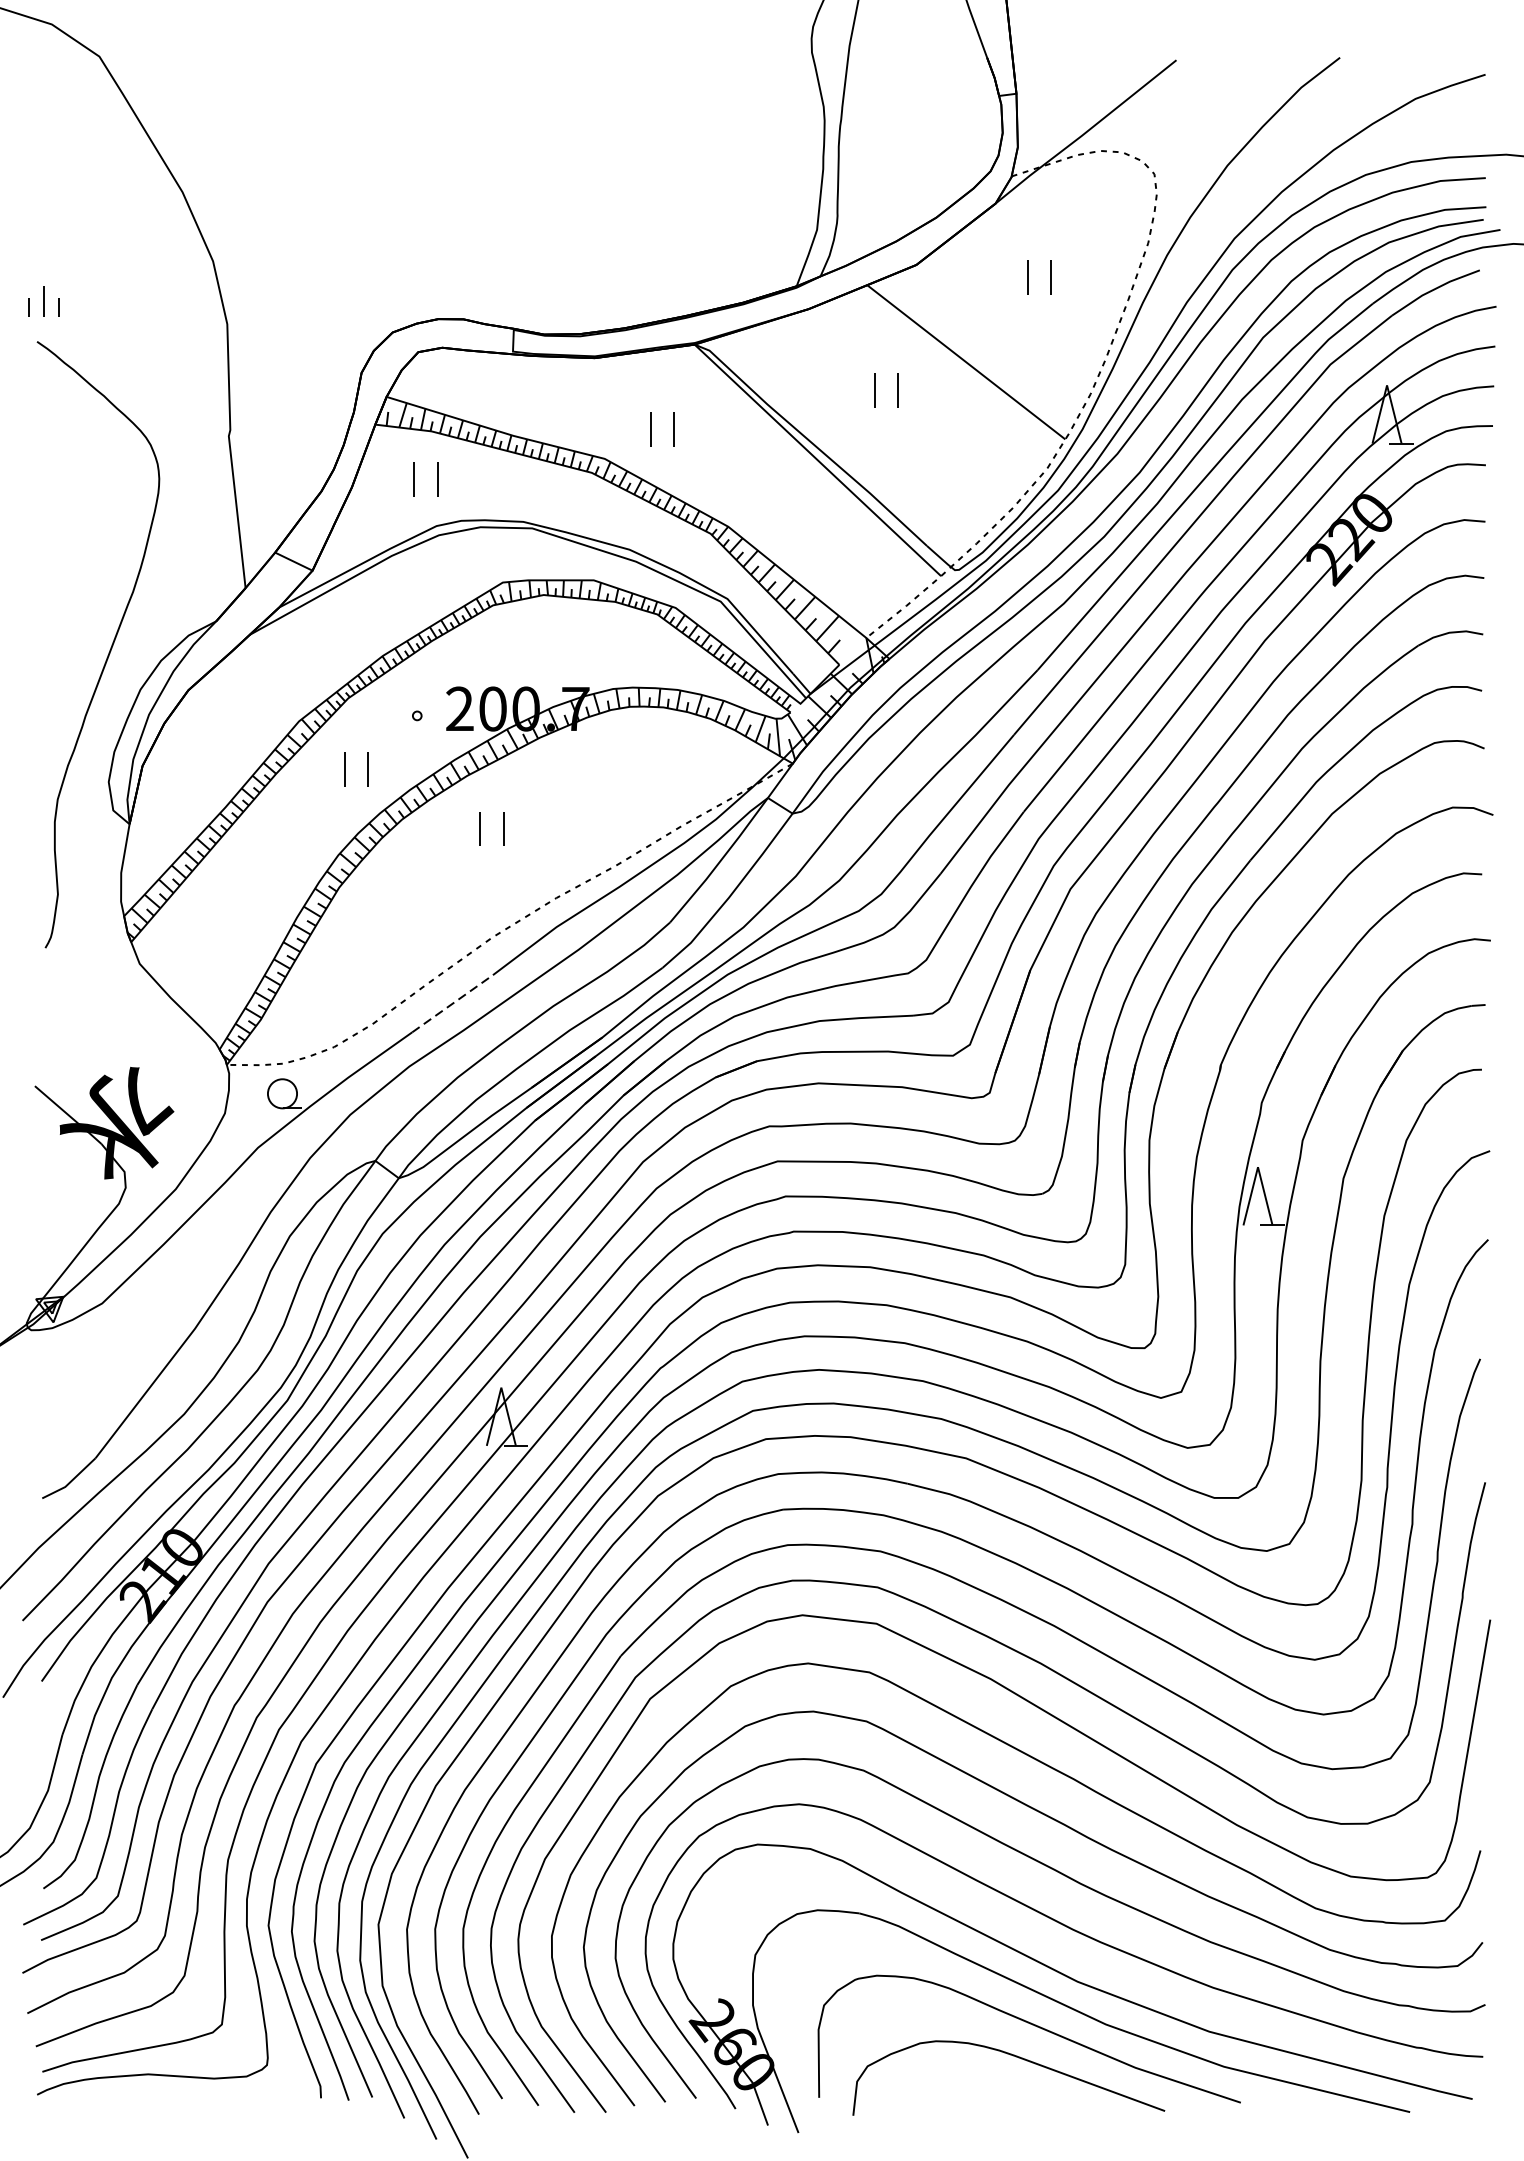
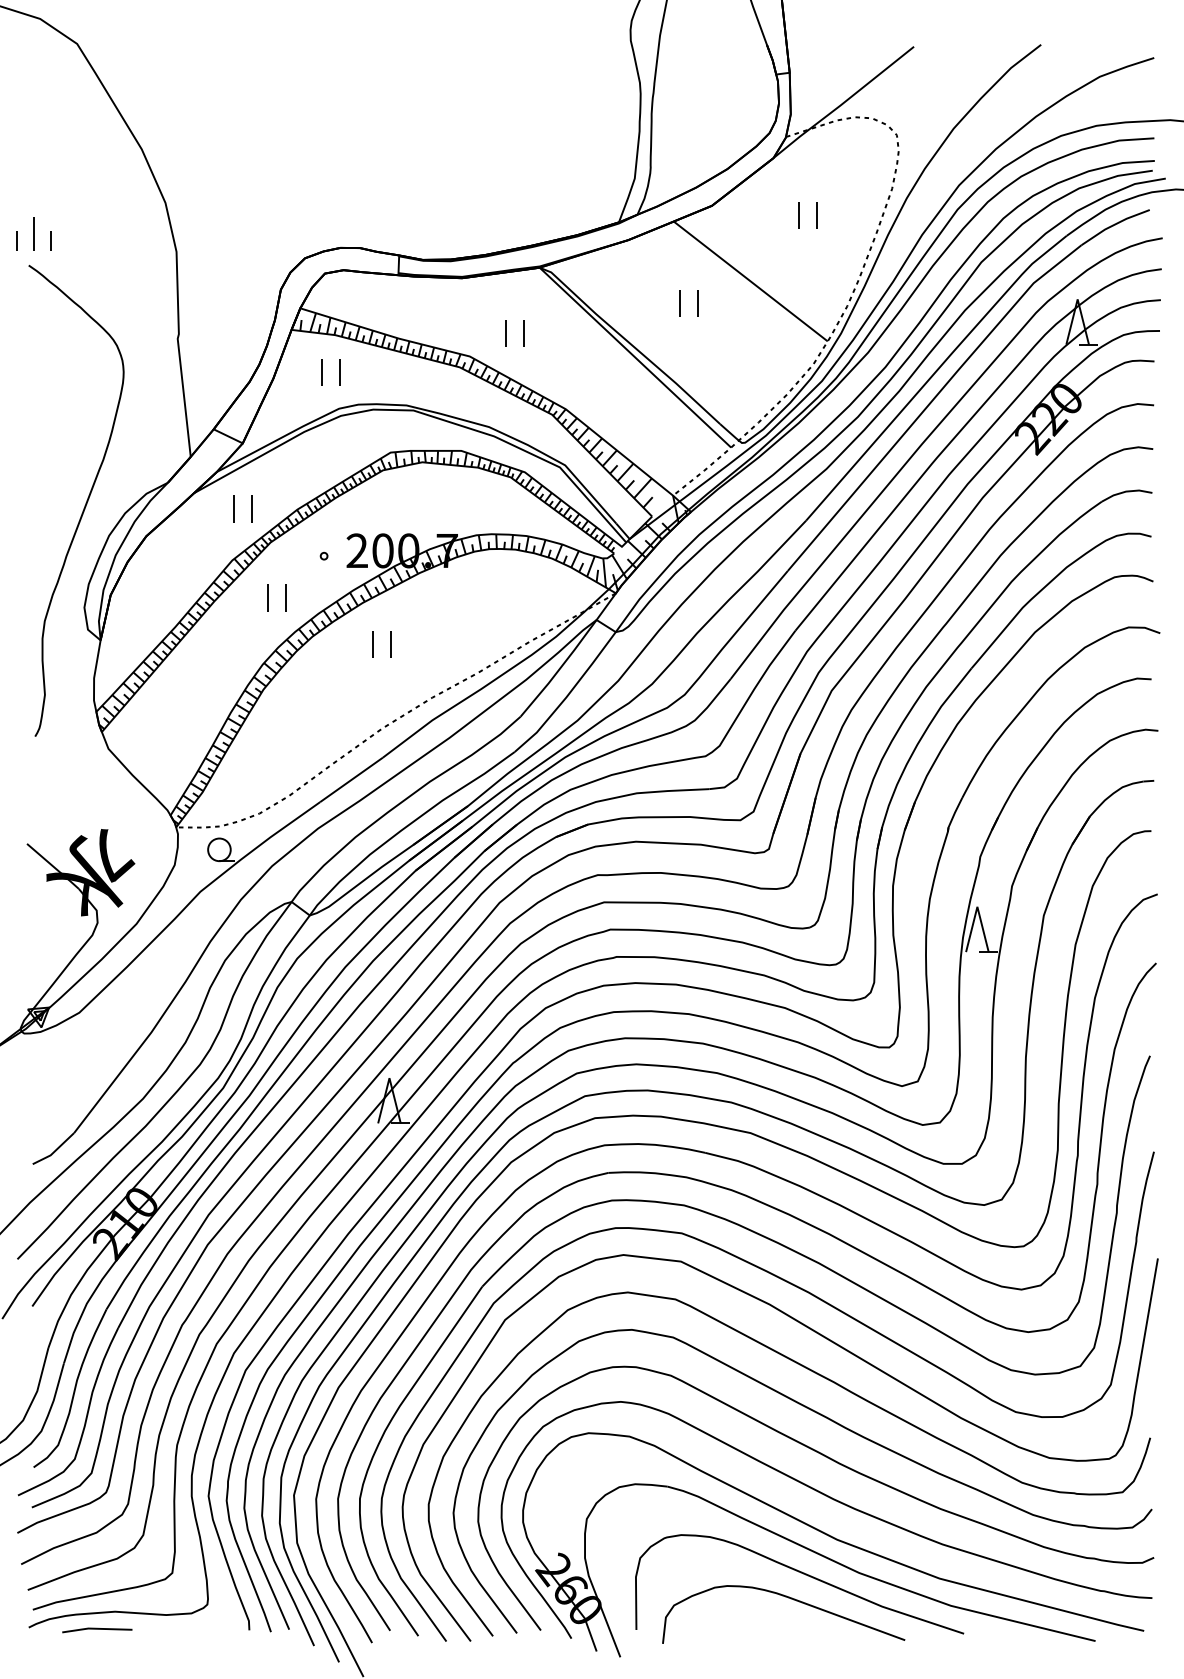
part: (43, 300) -> (33, 233), size x1.43
part: (301, 654) -> (234, 508), added
line: (453, 1003) -> (352, 779), dashed -> solid
line: (125, 2097) -> (97, 1629), added

